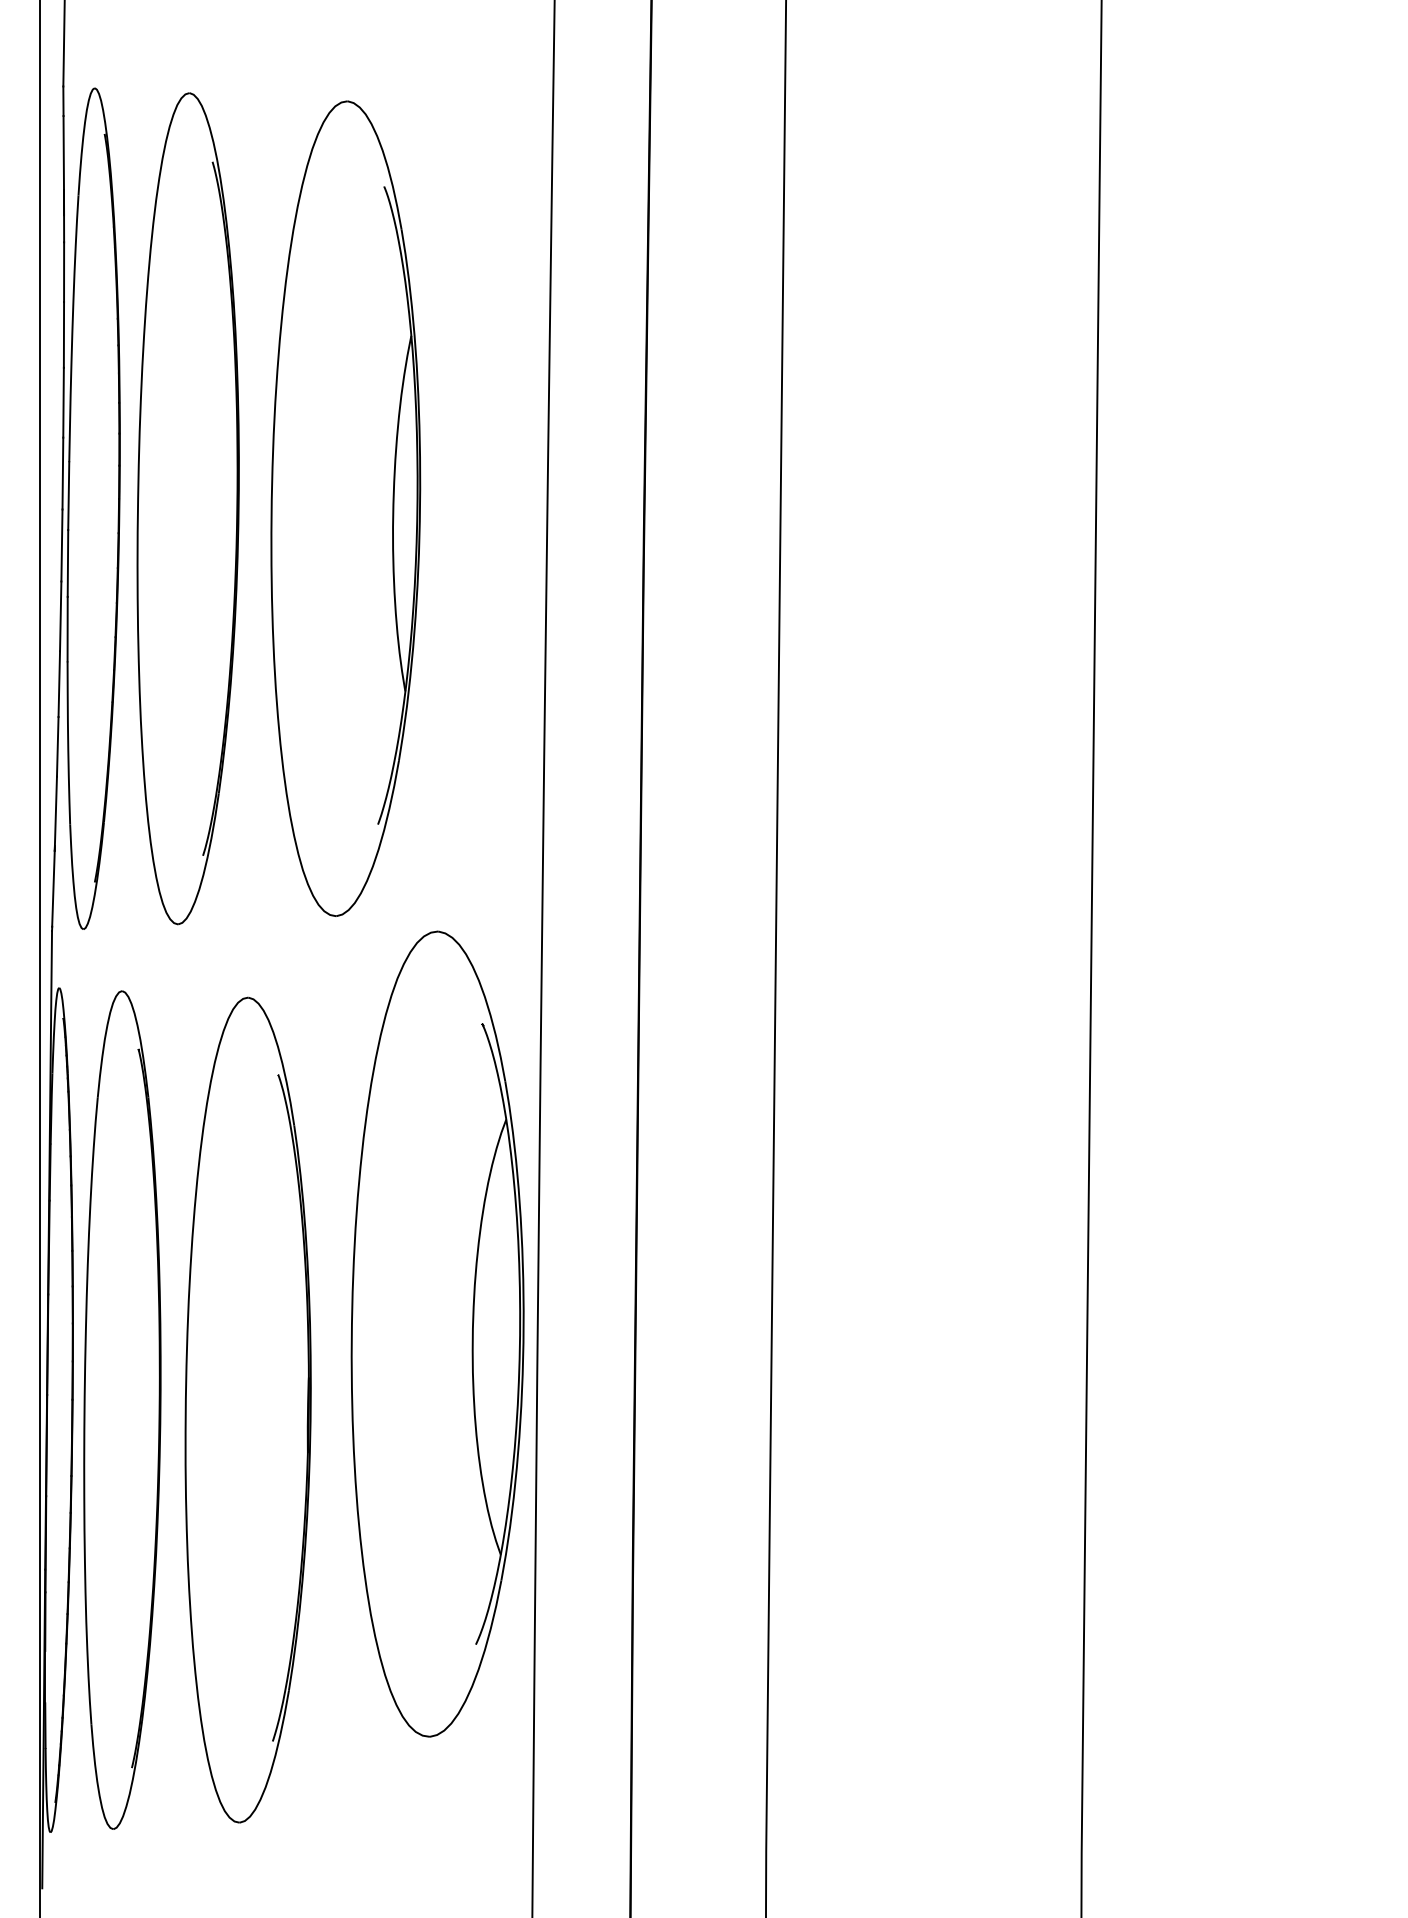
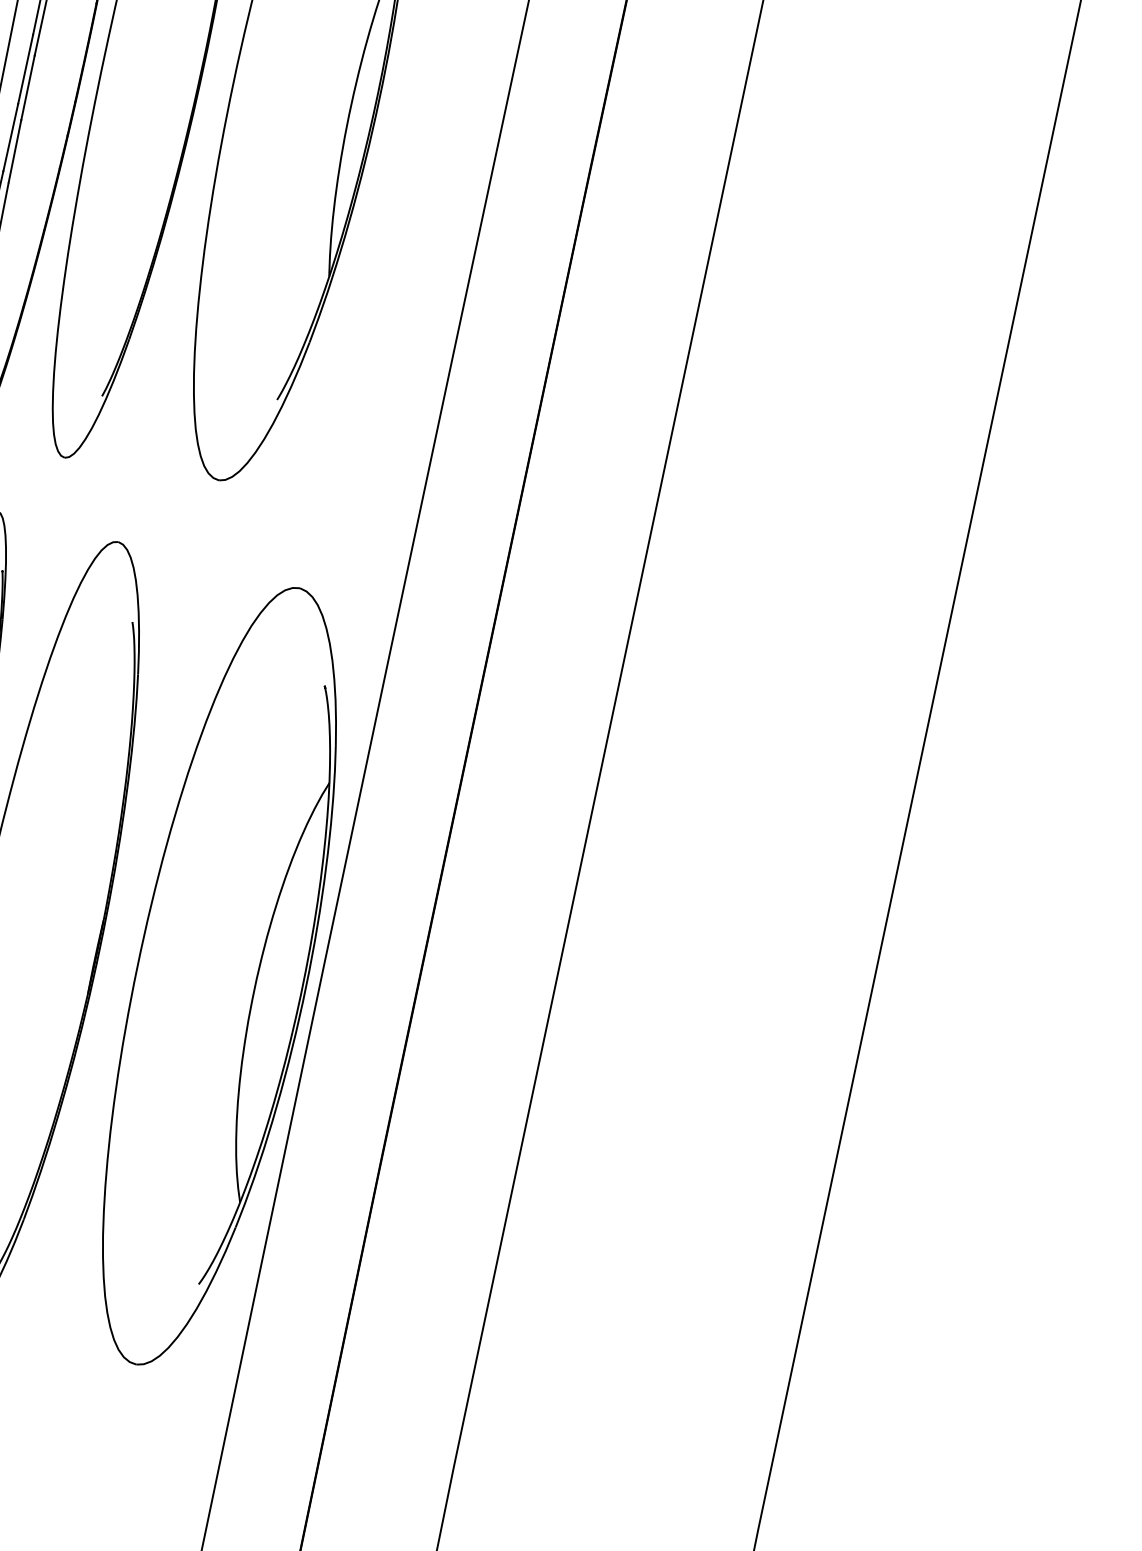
part: (437, 1333) -> (221, 976), moved

